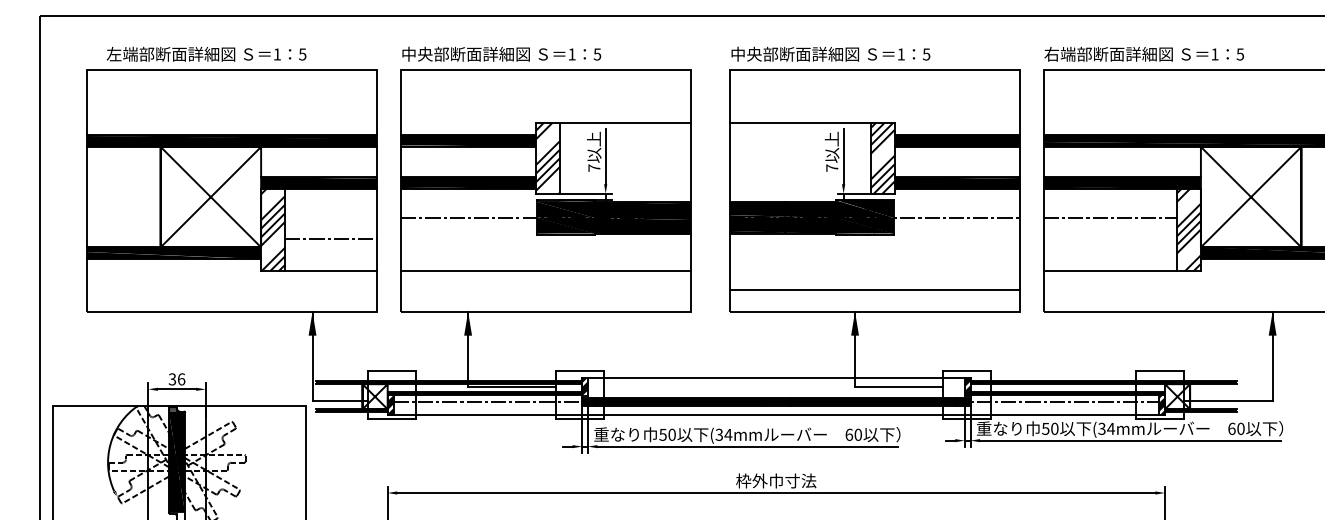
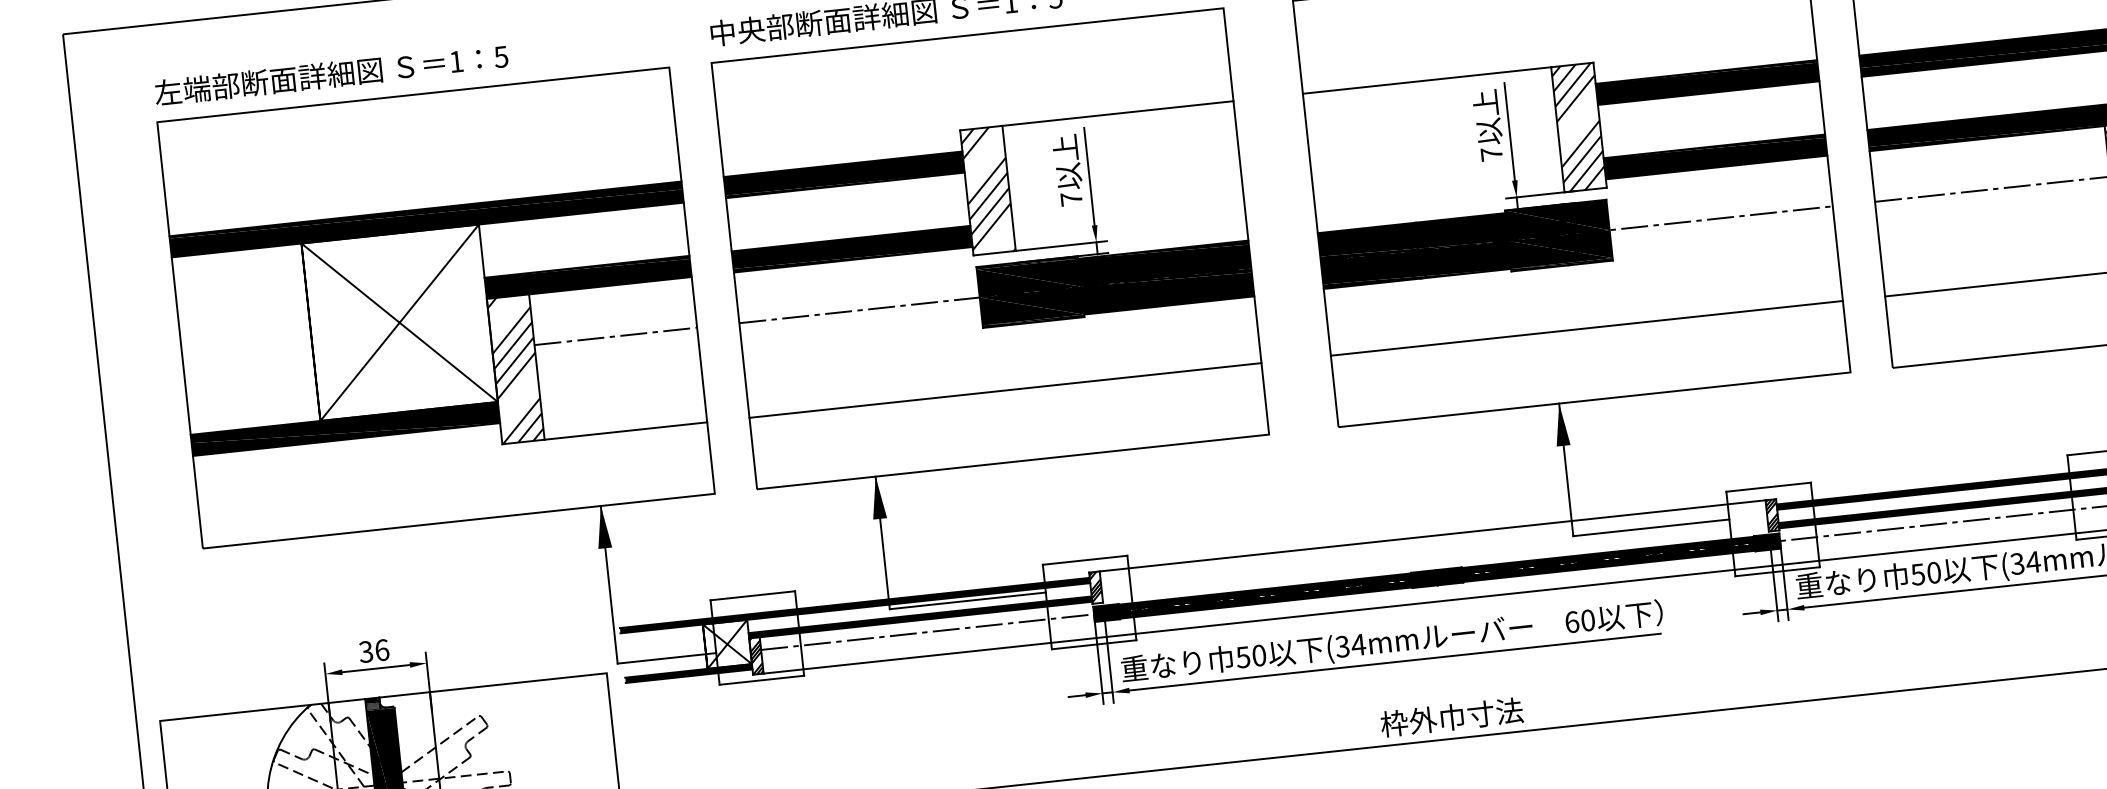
text: (206, 53) -> (331, 73), moved
line: (331, 238) -> (616, 335), moved
line: (875, 290) -> (1587, 328), moved

